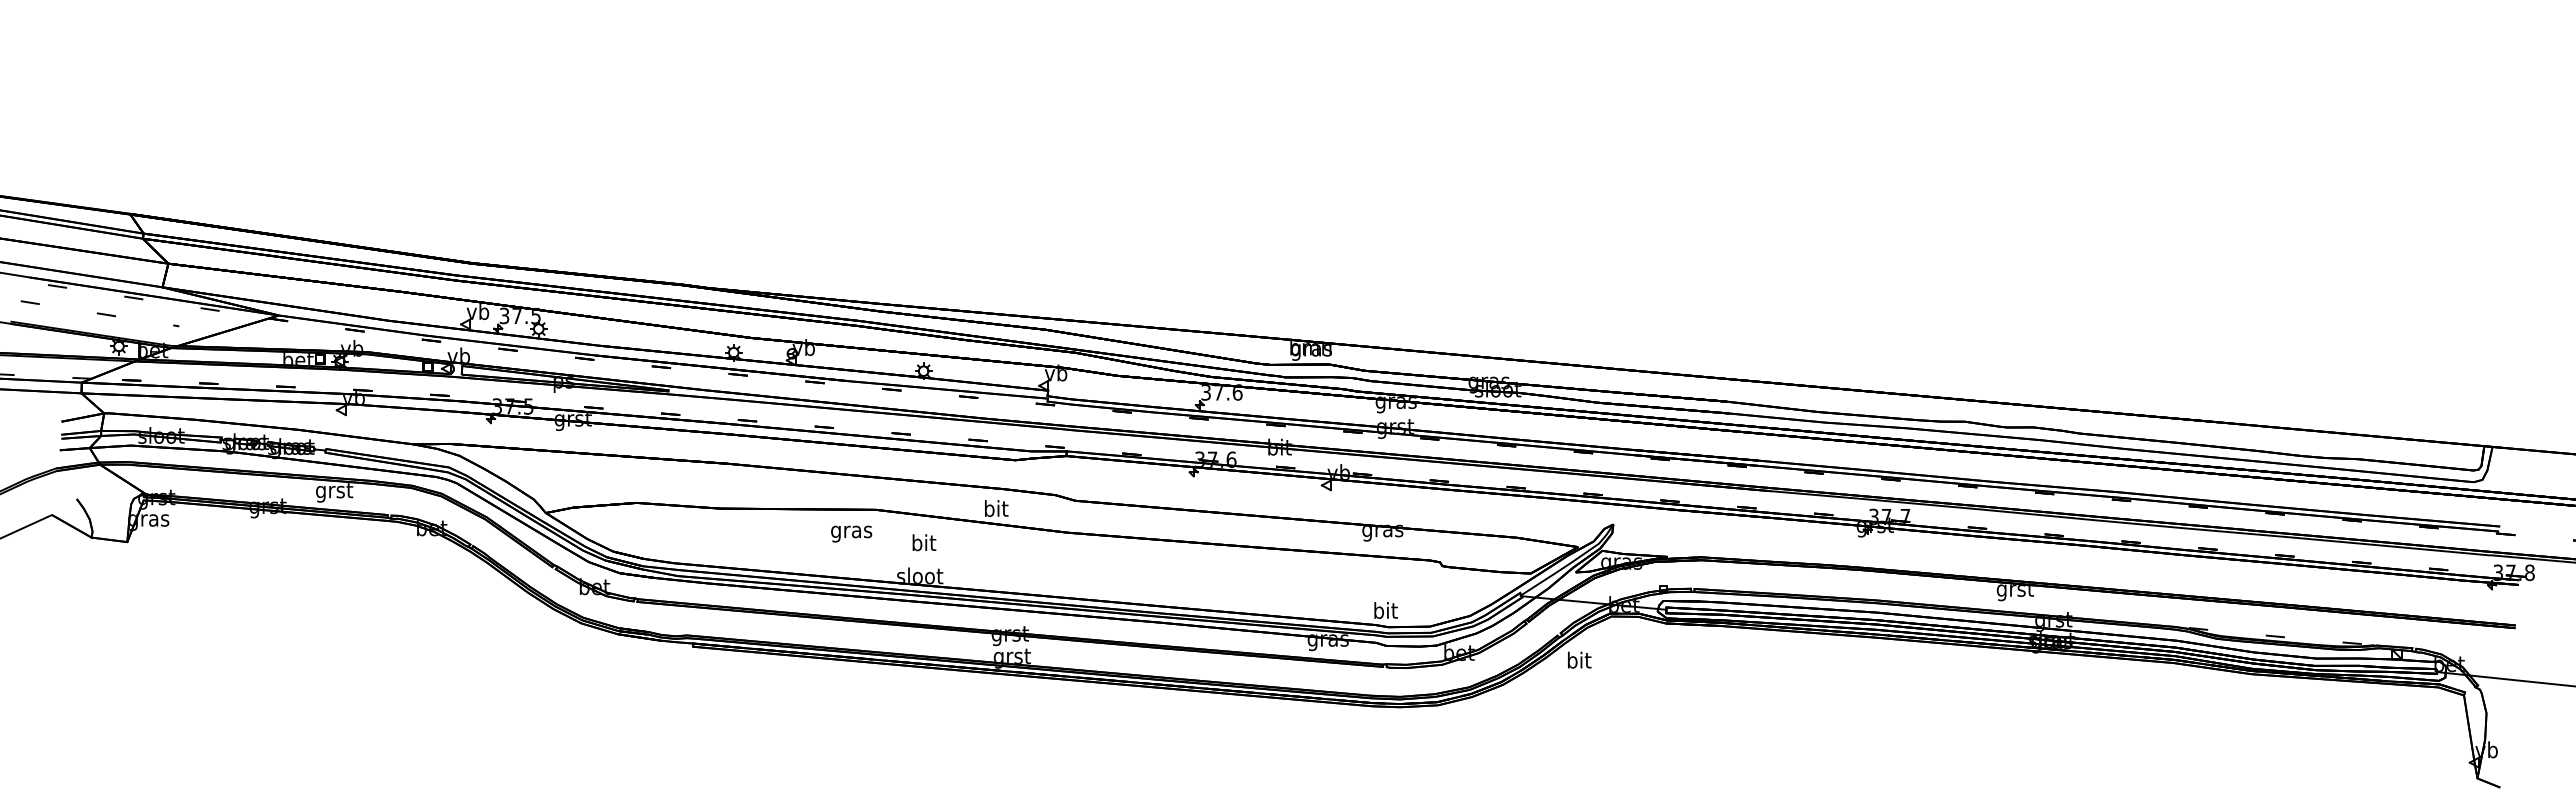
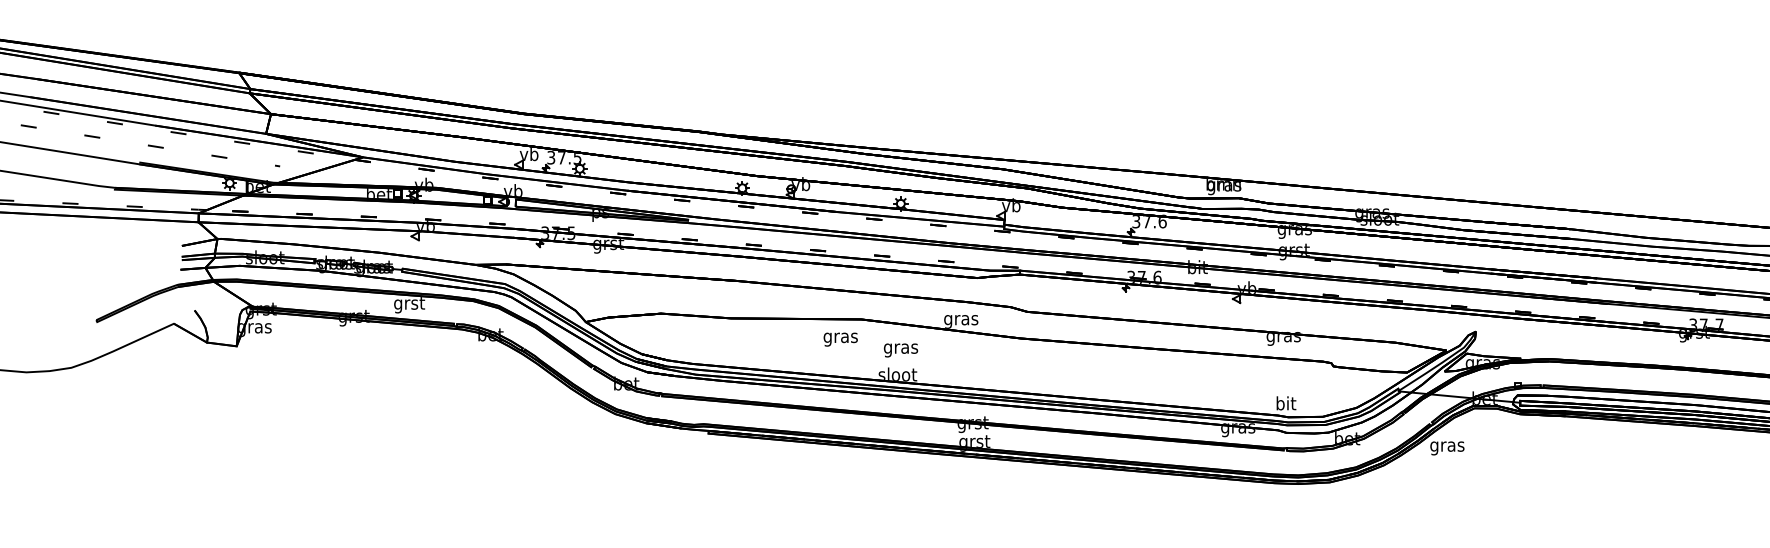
text: (995, 510) -> (960, 319), bit -> gras
text: (923, 544) -> (900, 348), bit -> gras
text: (1578, 661) -> (1446, 445), bit -> gras

